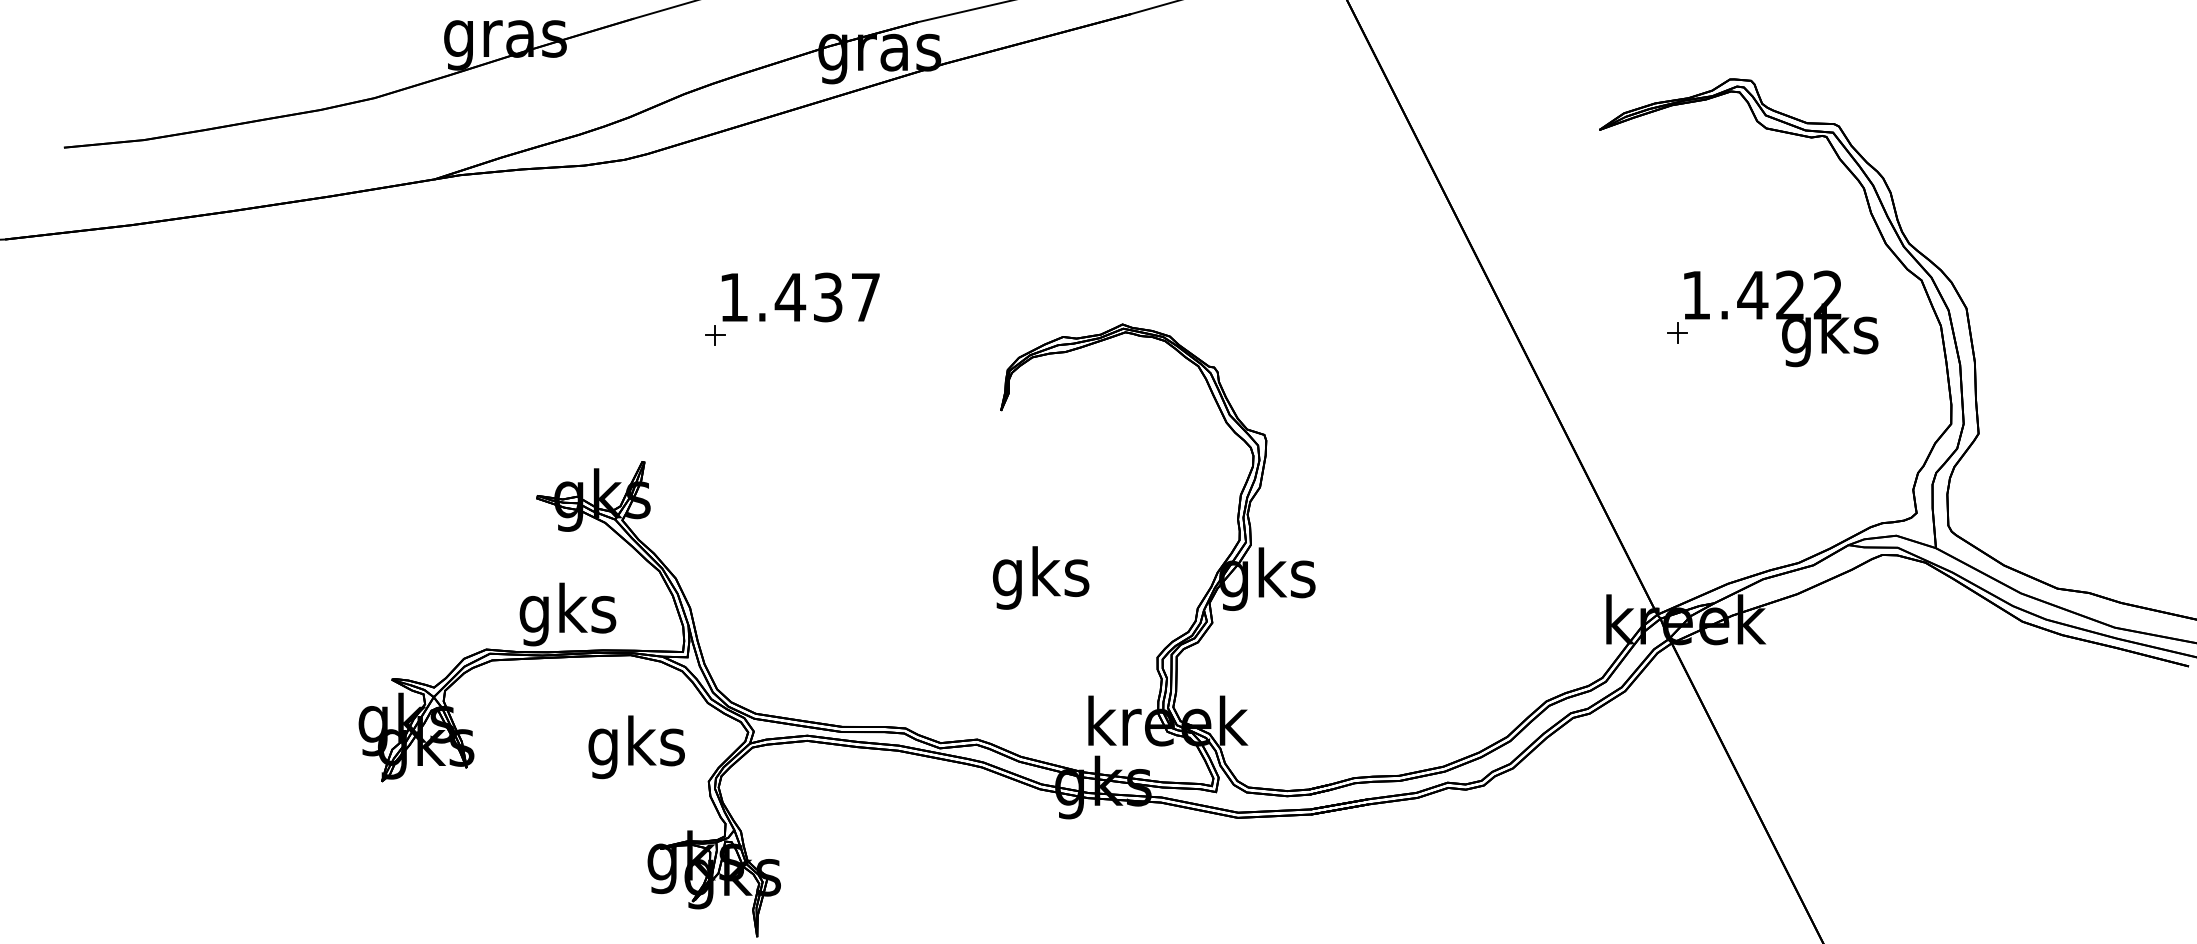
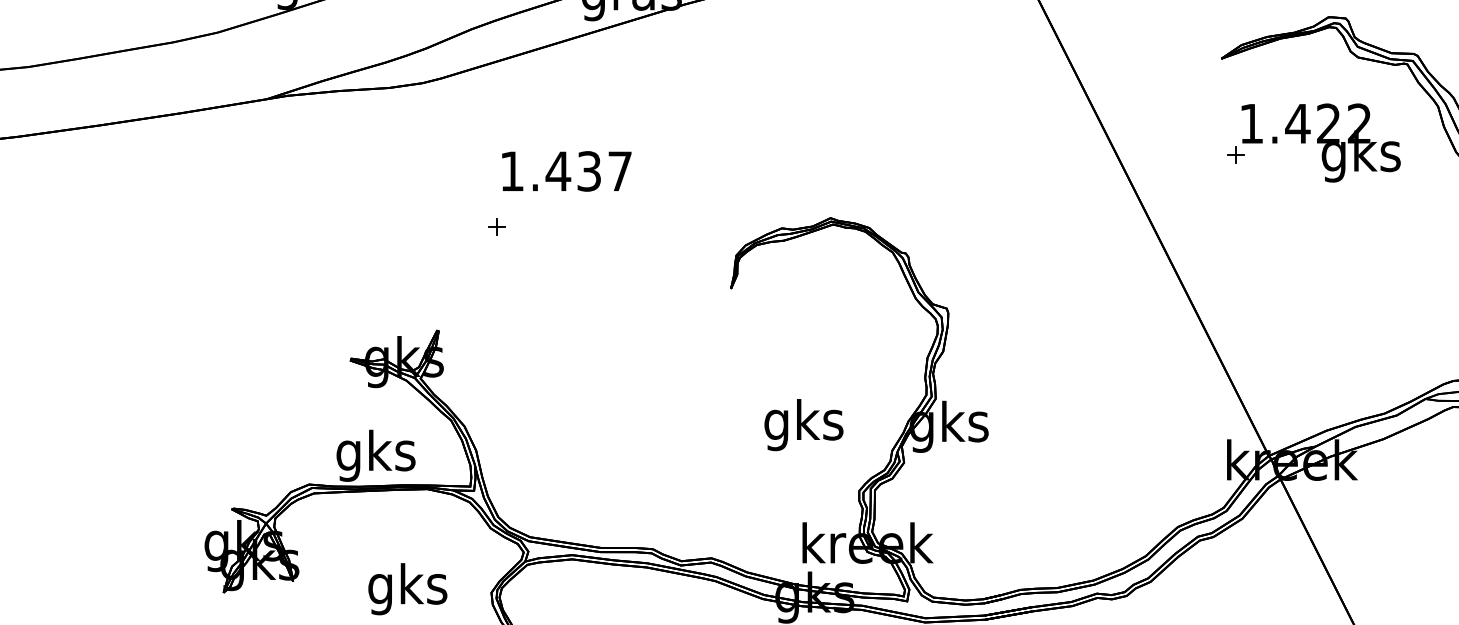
text: (800, 297) -> (566, 171), moved
part: (1772, 318) -> (1314, 142), moved
text: (1041, 577) -> (804, 424), moved
text: (636, 747) -> (407, 589), moved

